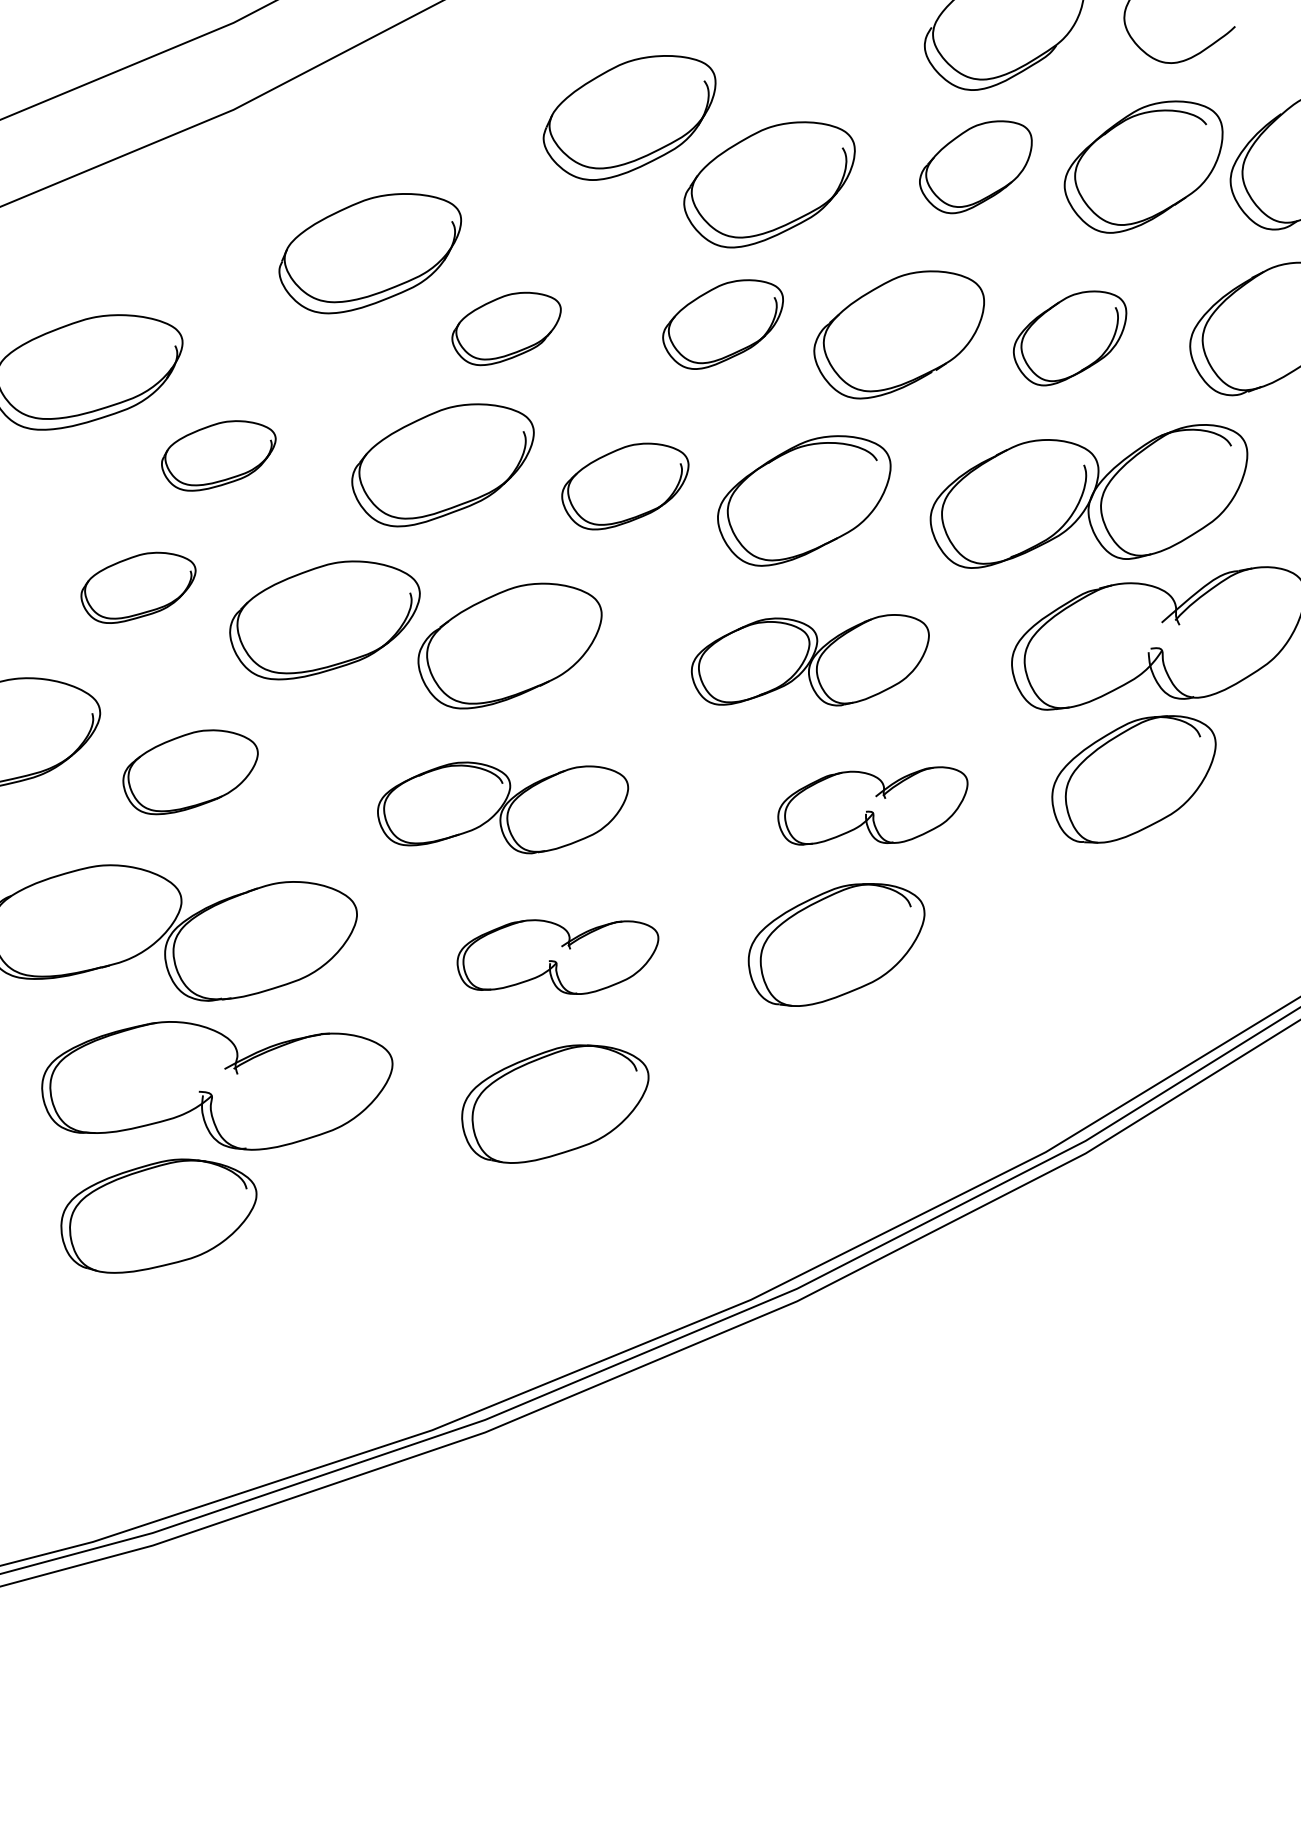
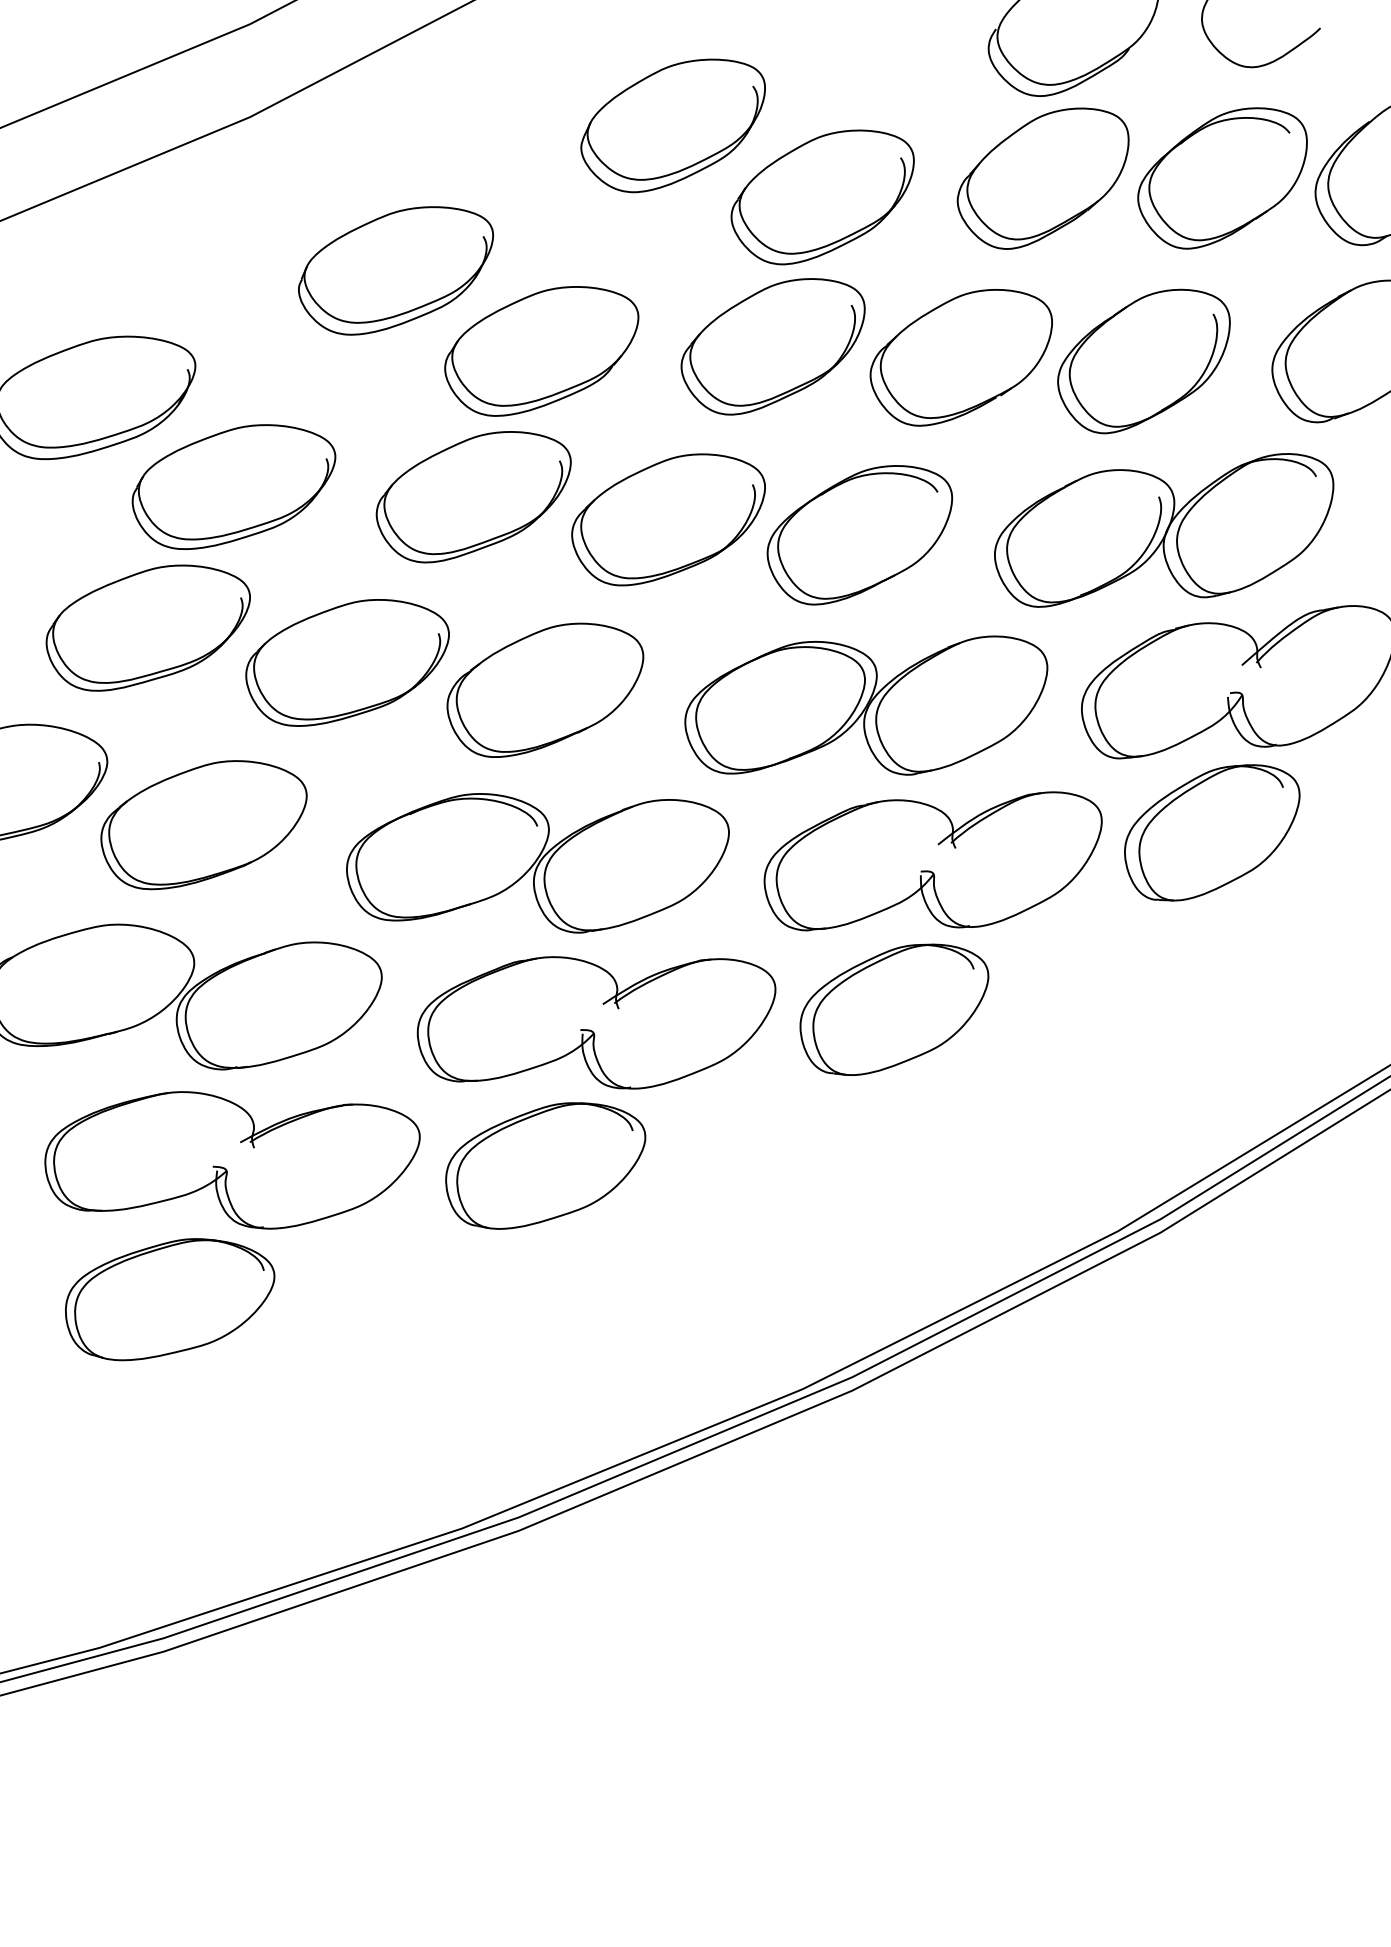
part: (975, 166) -> (1042, 177), size x1.43
part: (722, 324) -> (772, 346), size x1.43
part: (506, 328) -> (541, 350), size x1.67
part: (1069, 338) -> (1143, 361), size x1.43
part: (218, 455) -> (233, 486), size x1.67
part: (625, 486) -> (668, 519), size x1.43
part: (138, 587) -> (148, 627), size x1.67
part: (810, 659) -> (866, 704), size x1.43
part: (190, 772) -> (203, 825), size x1.43
part: (872, 805) -> (932, 860), size x1.67
part: (502, 807) -> (537, 862), size x1.43
part: (557, 956) -> (596, 1022), size x1.67
part: (555, 1103) -> (545, 1165), moved

